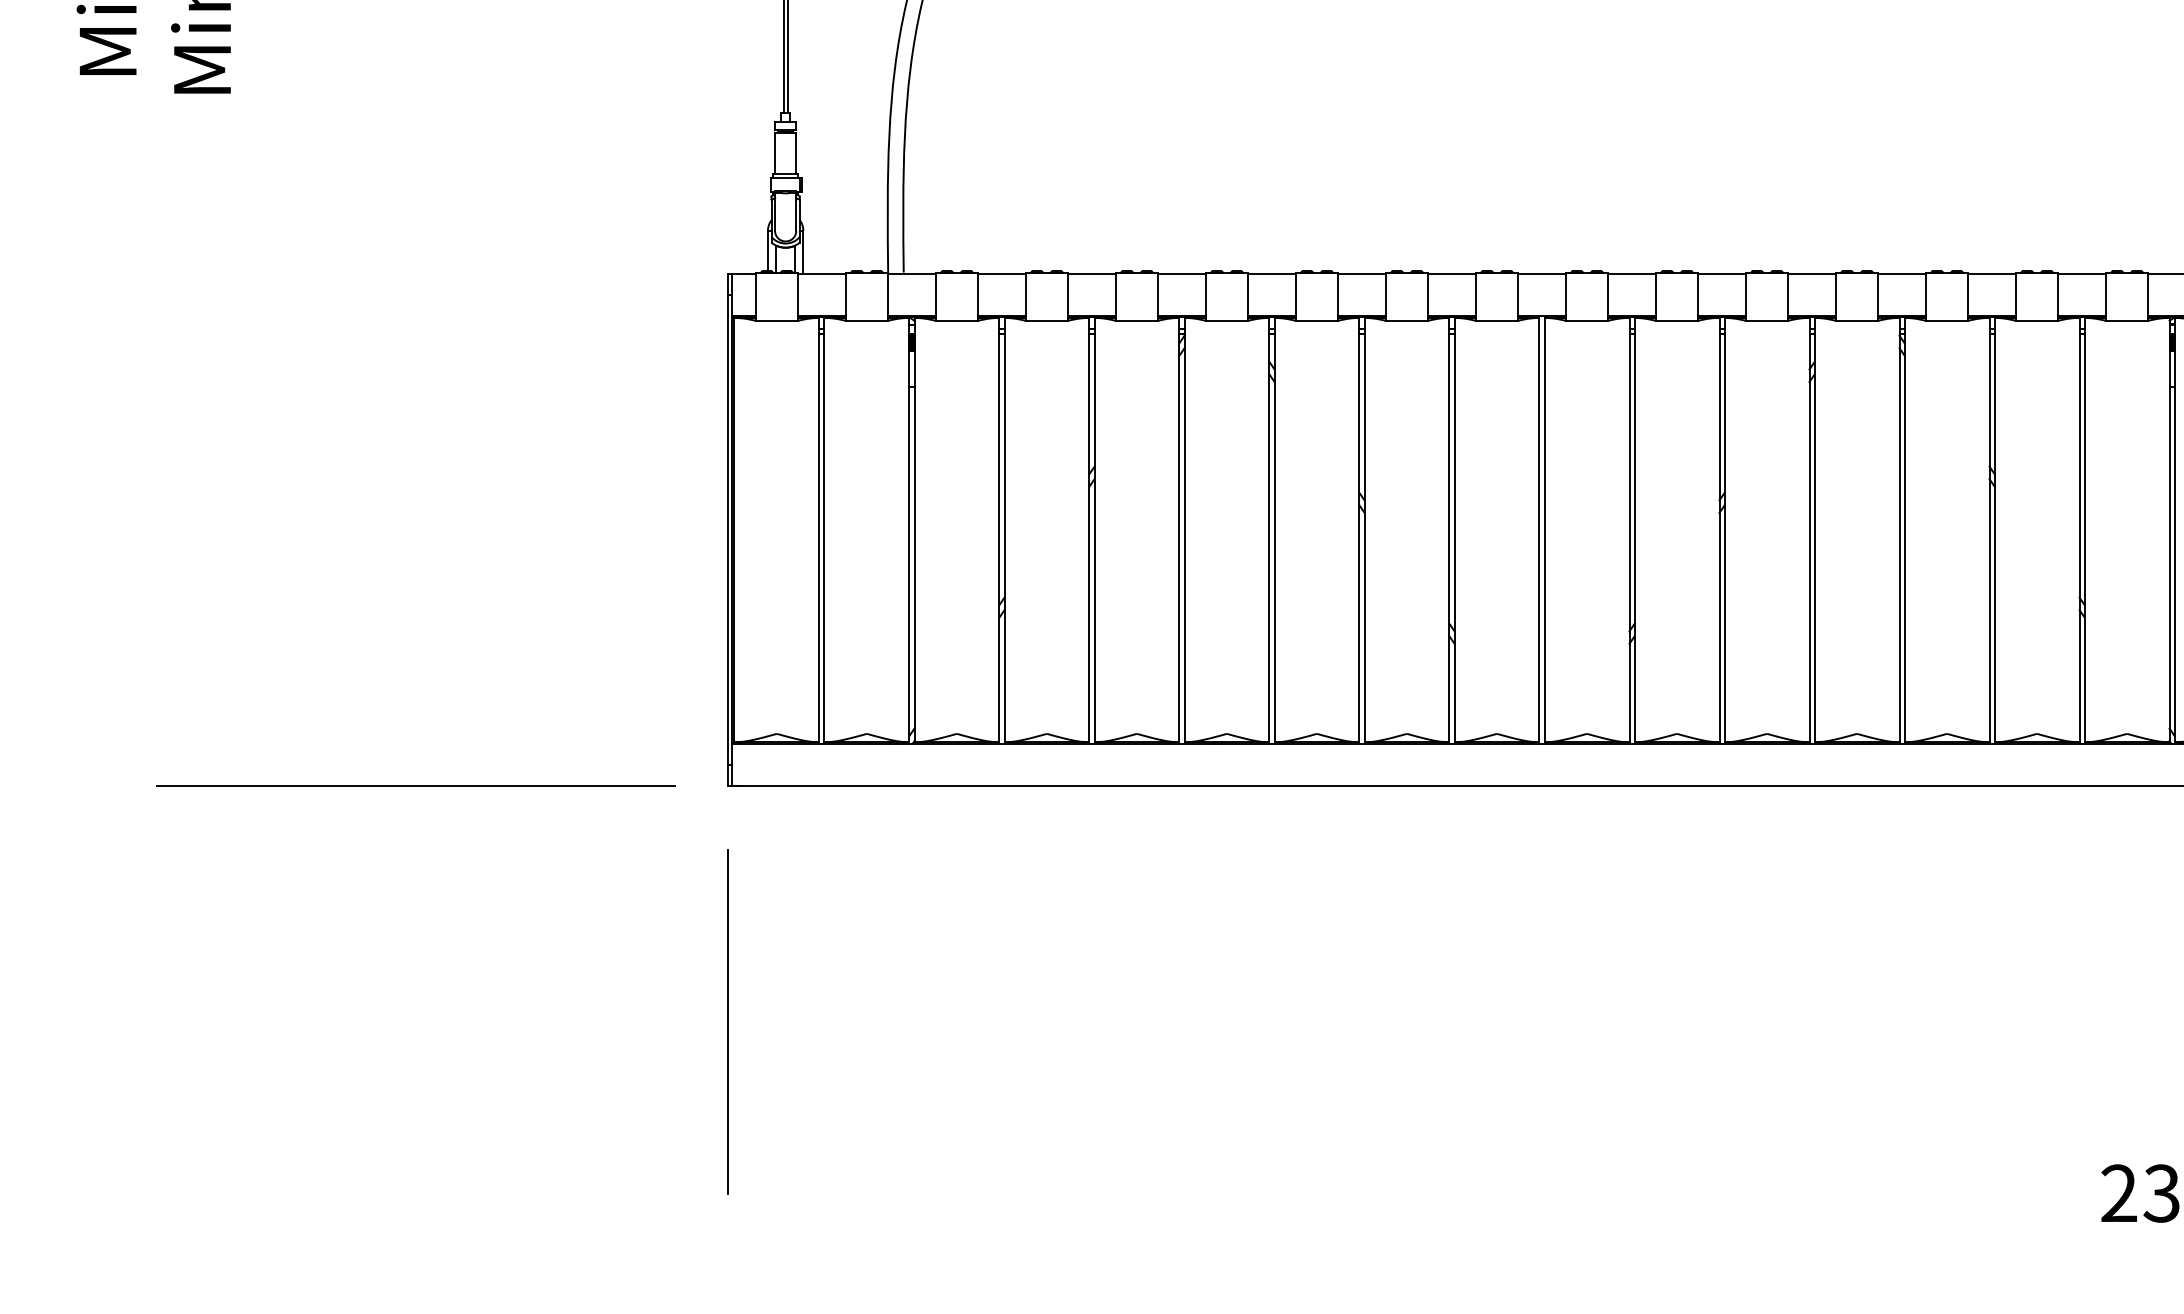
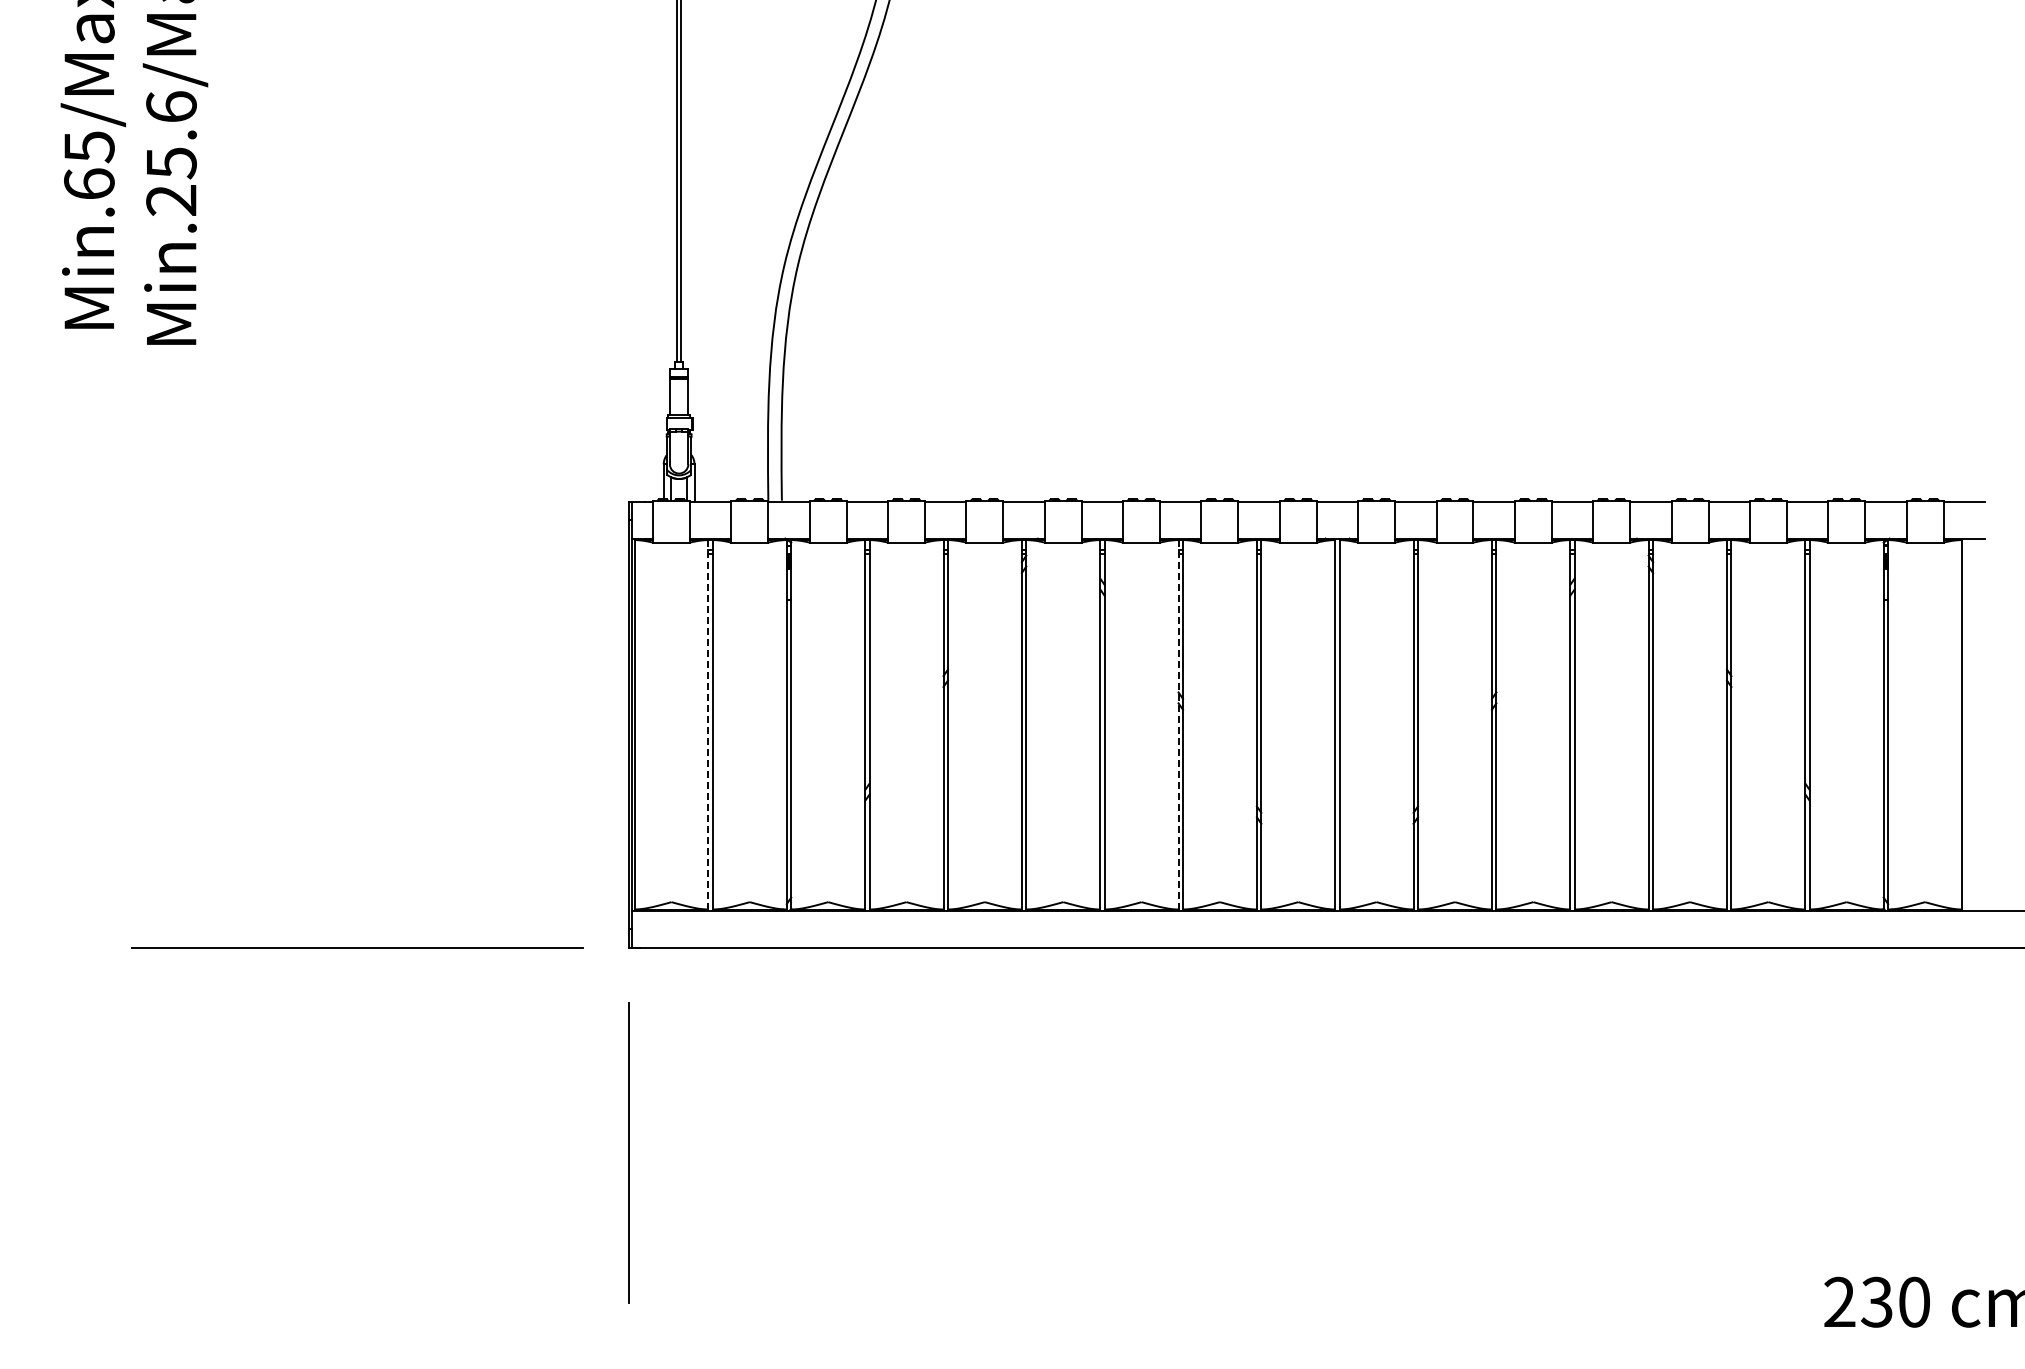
line: (819, 529) -> (708, 724), solid -> dashed
line: (1359, 529) -> (1178, 724), solid -> dashed

